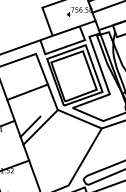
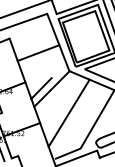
line: (57, 150) -> (69, 112), added

